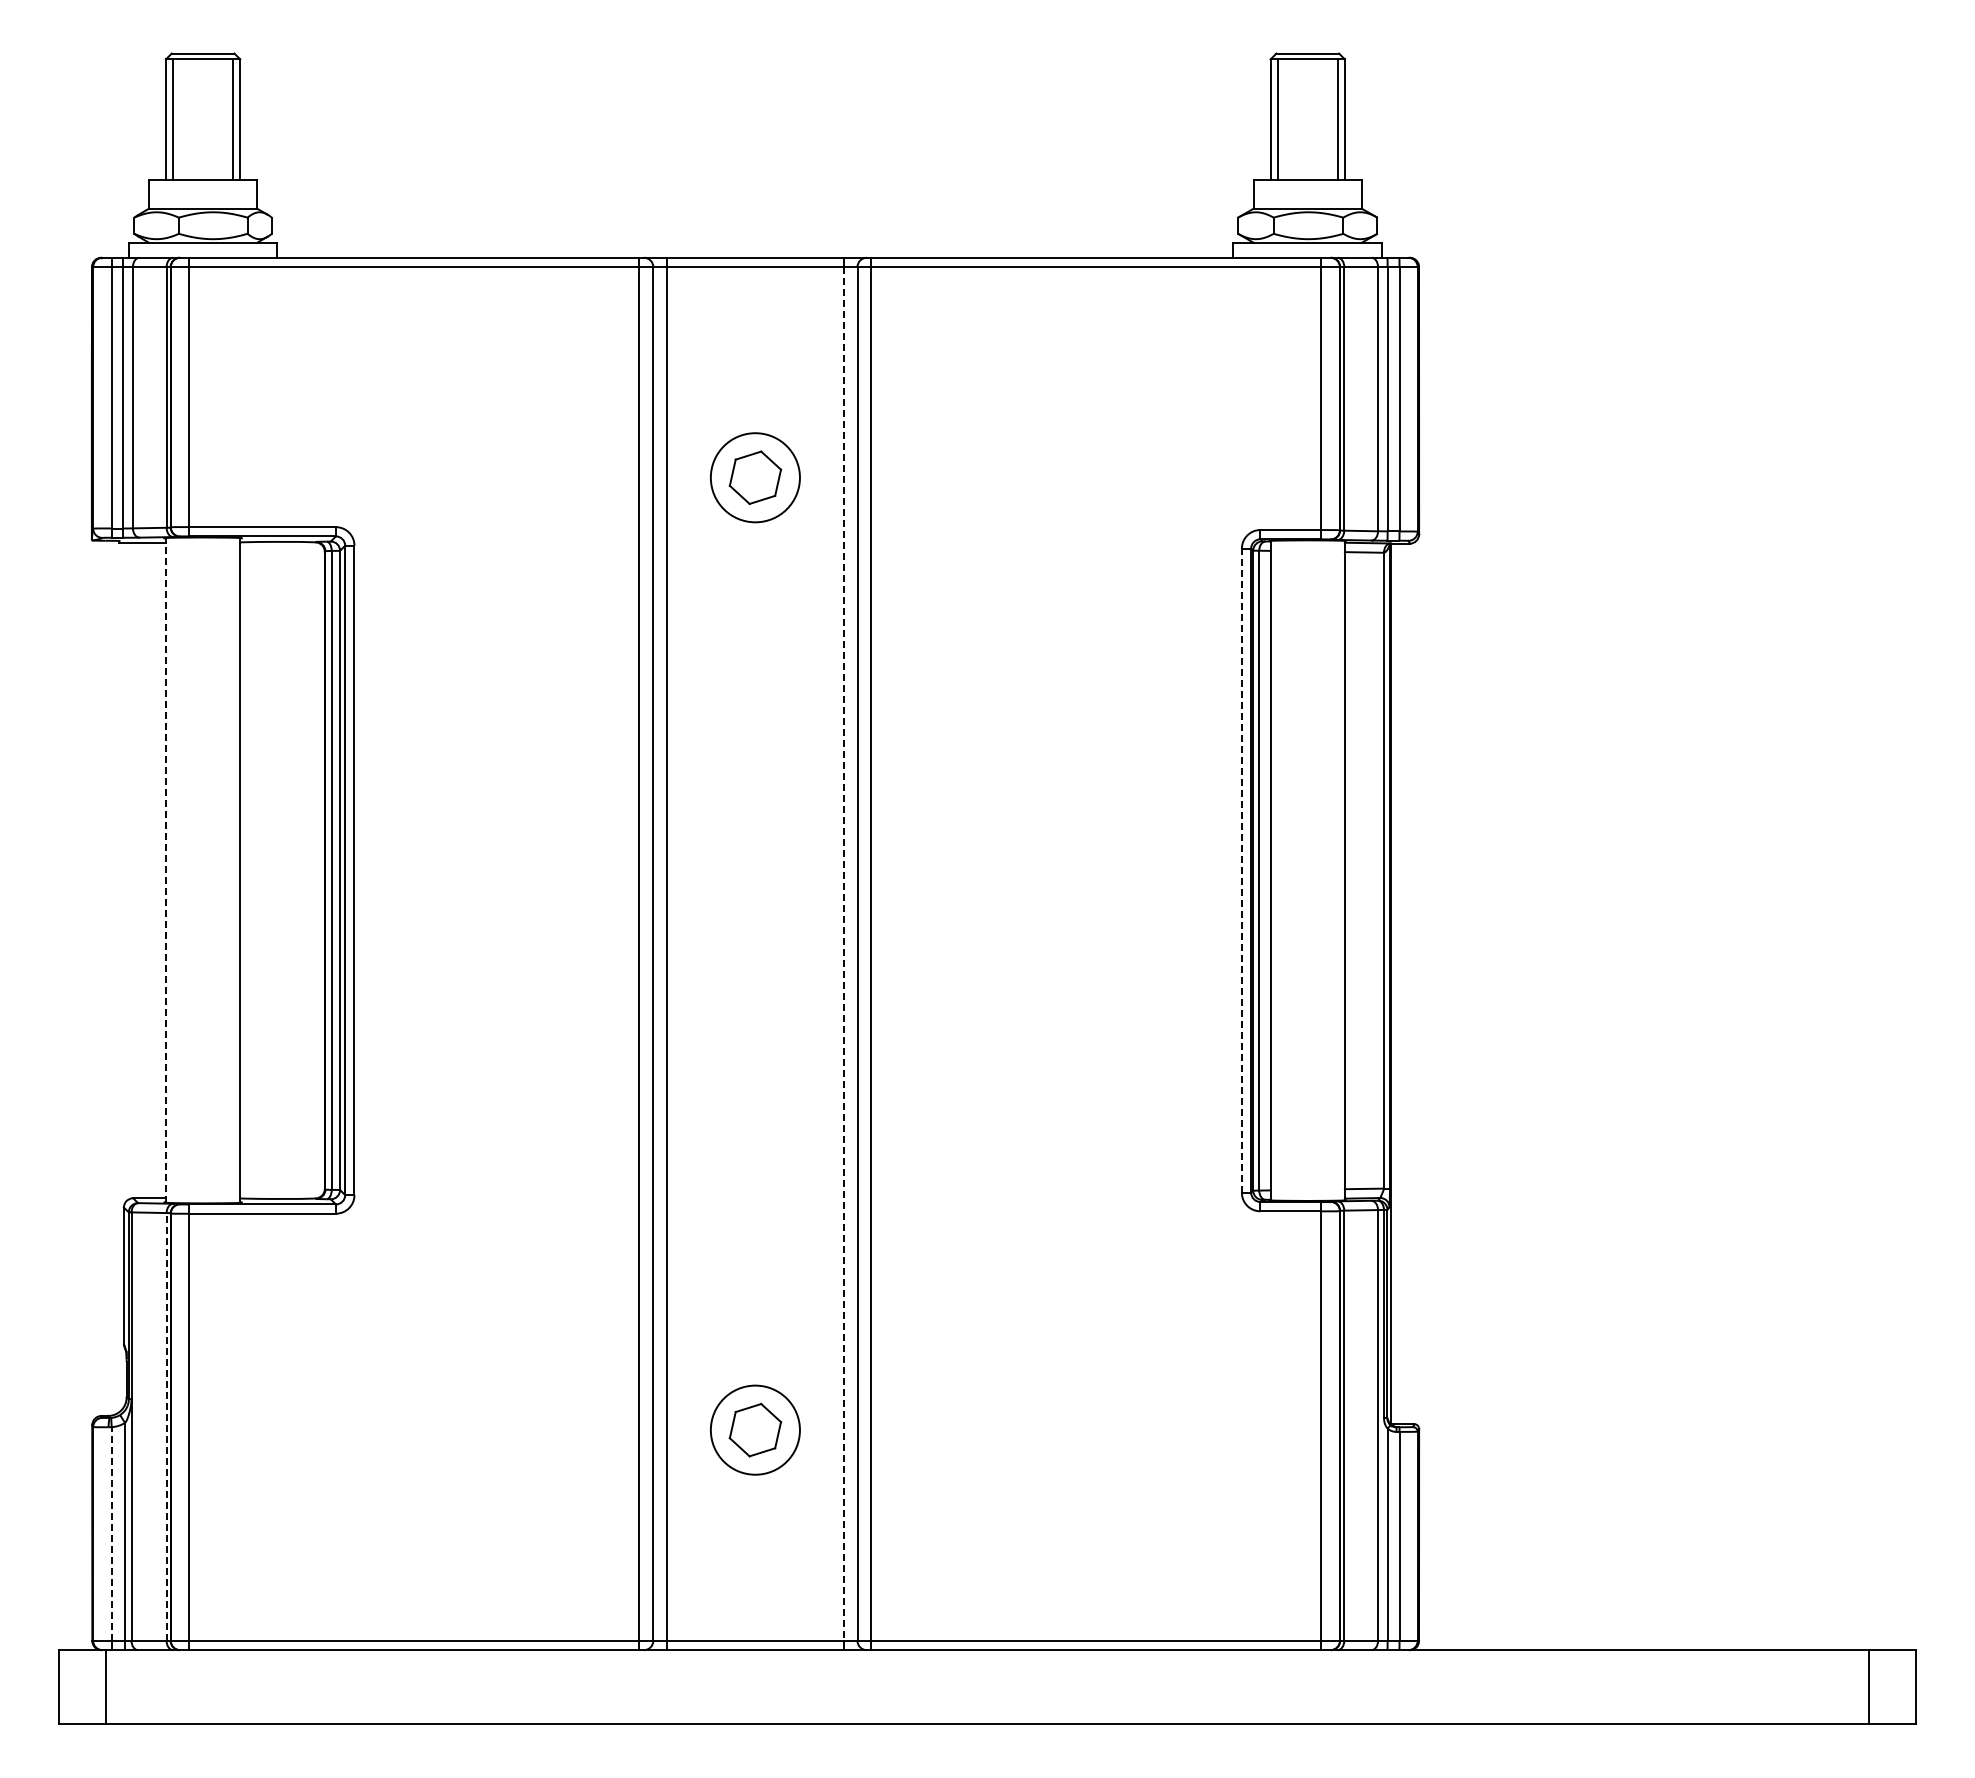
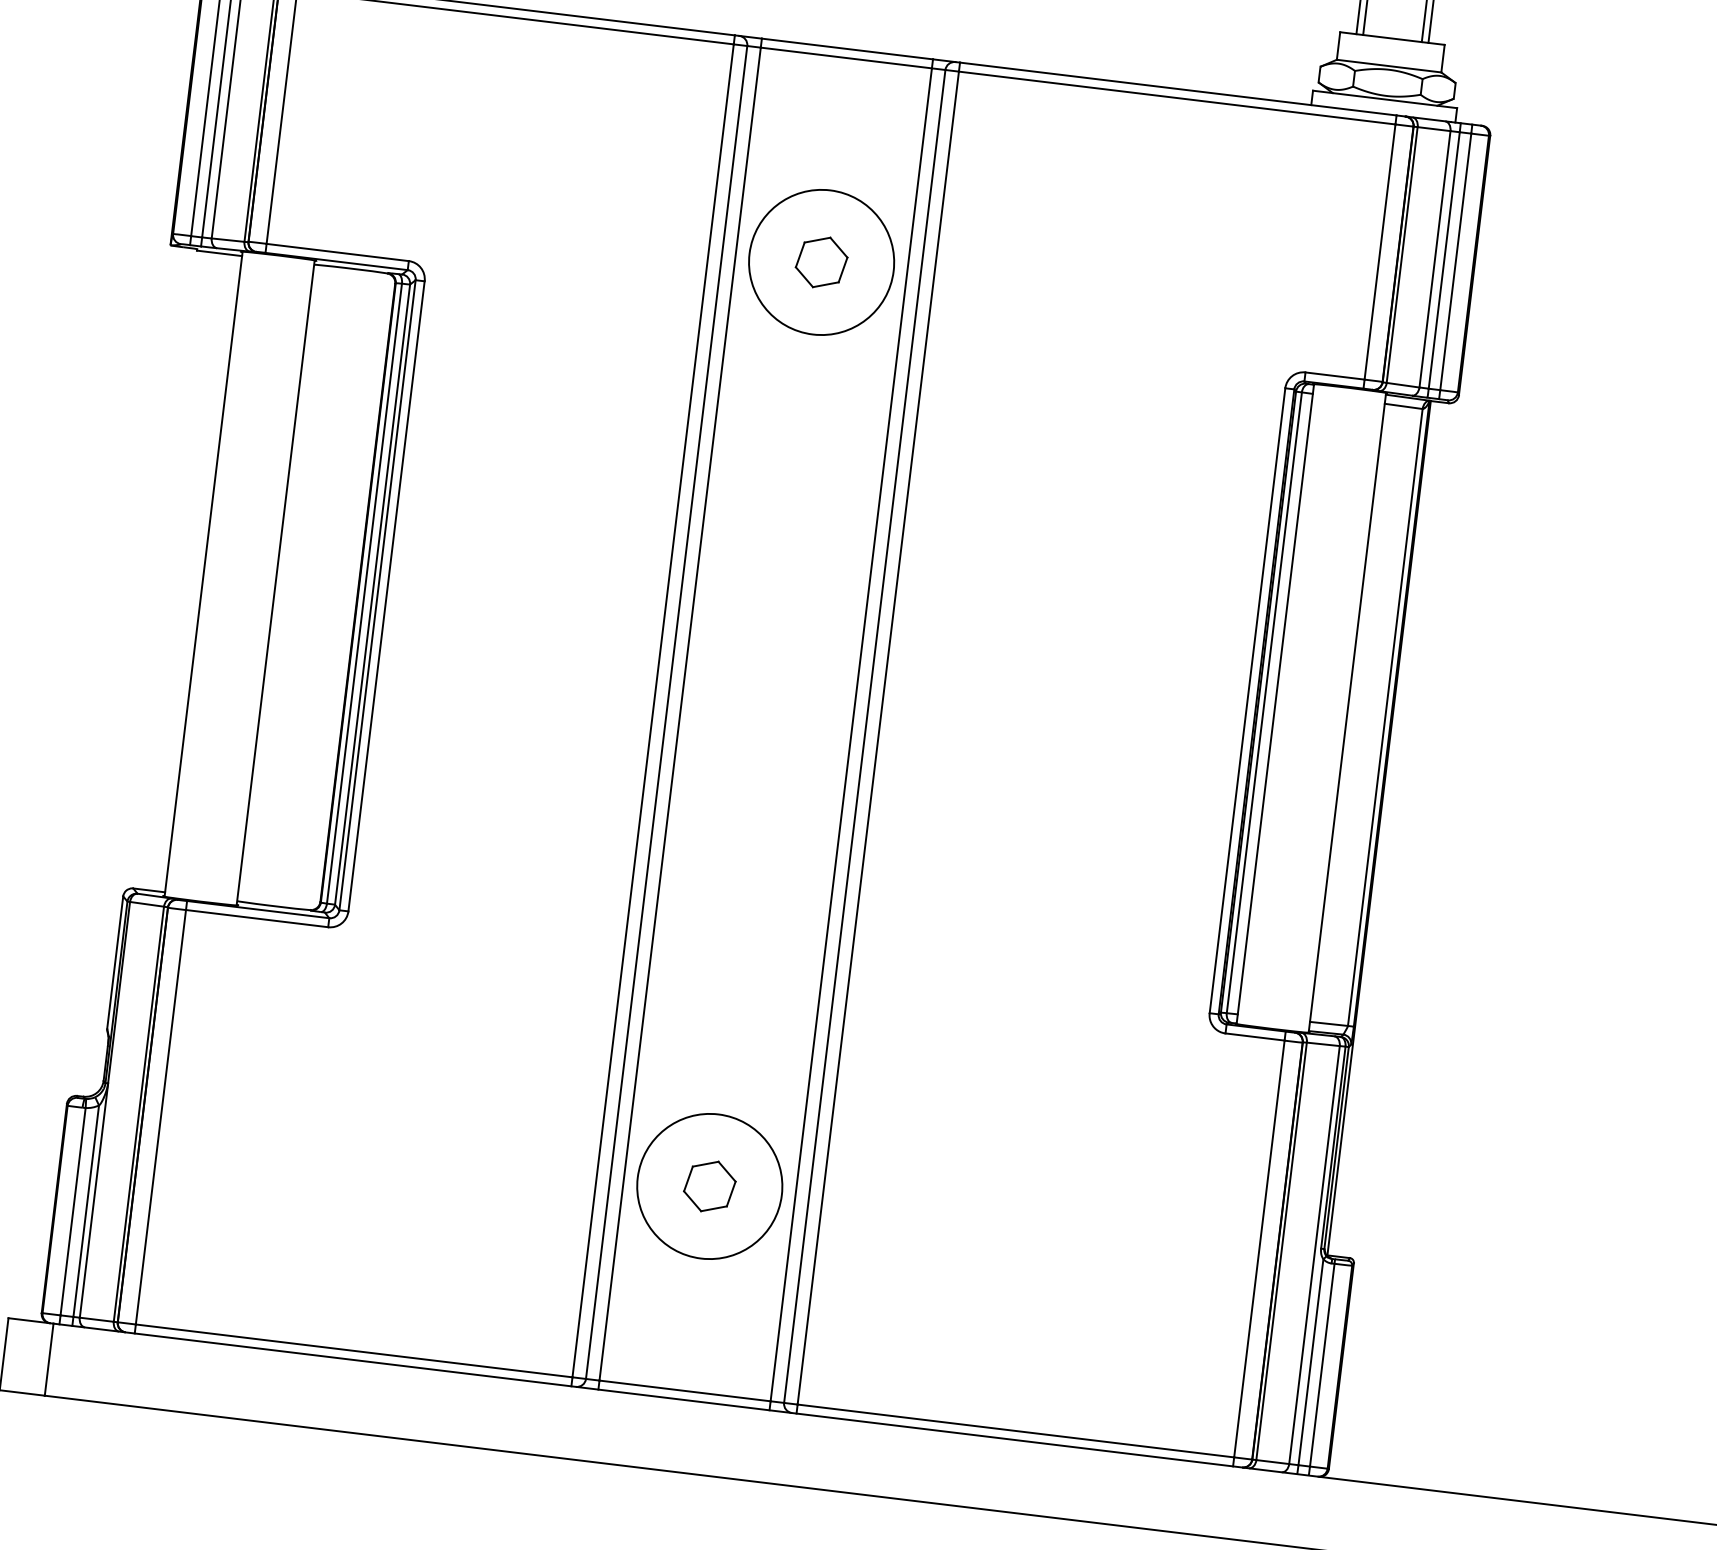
circle: (755, 477) -> (821, 262), size x1.67
line: (165, 869) -> (203, 573), dashed -> solid
line: (1241, 870) -> (1247, 700), dashed -> solid
line: (843, 953) -> (851, 734), dashed -> solid
line: (166, 1426) -> (138, 1113), dashed -> solid
circle: (755, 1429) -> (709, 1185), size x1.67
line: (111, 1534) -> (72, 1212), dashed -> solid

